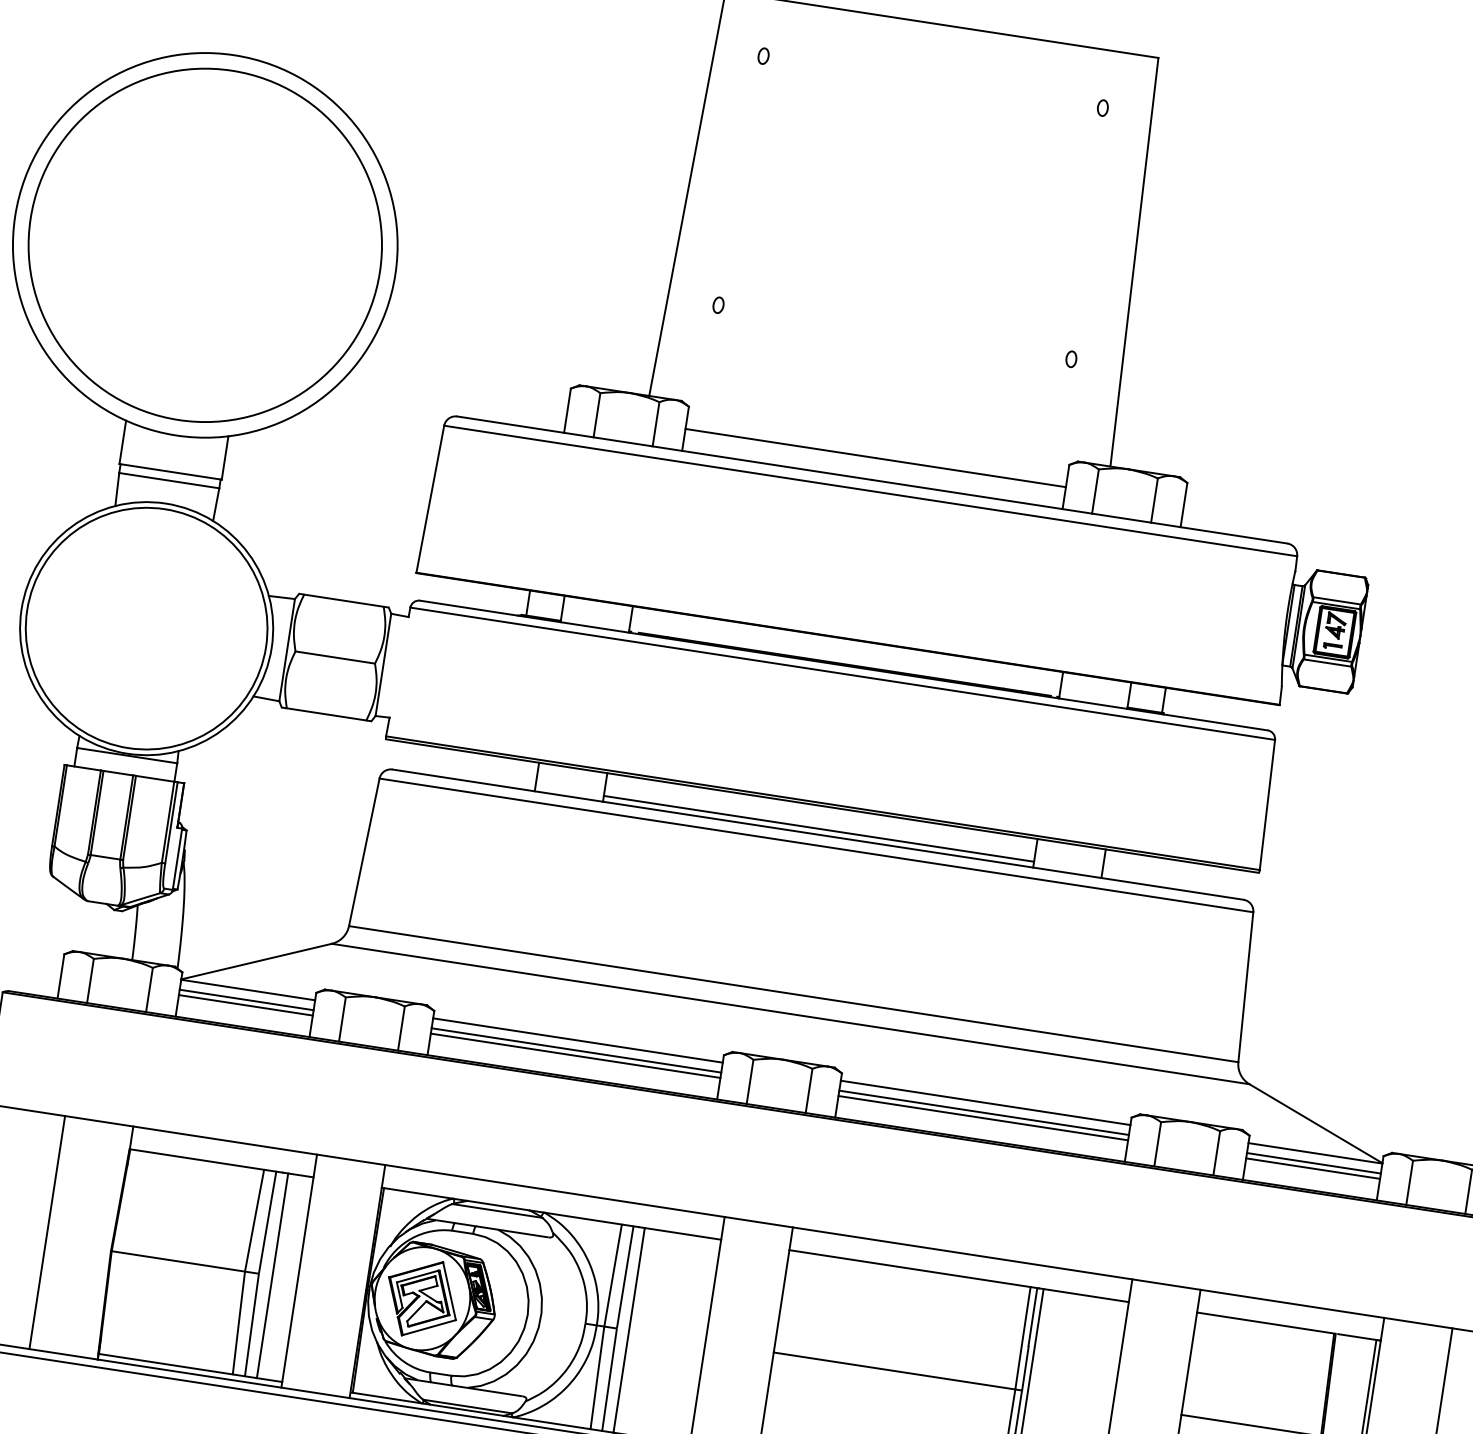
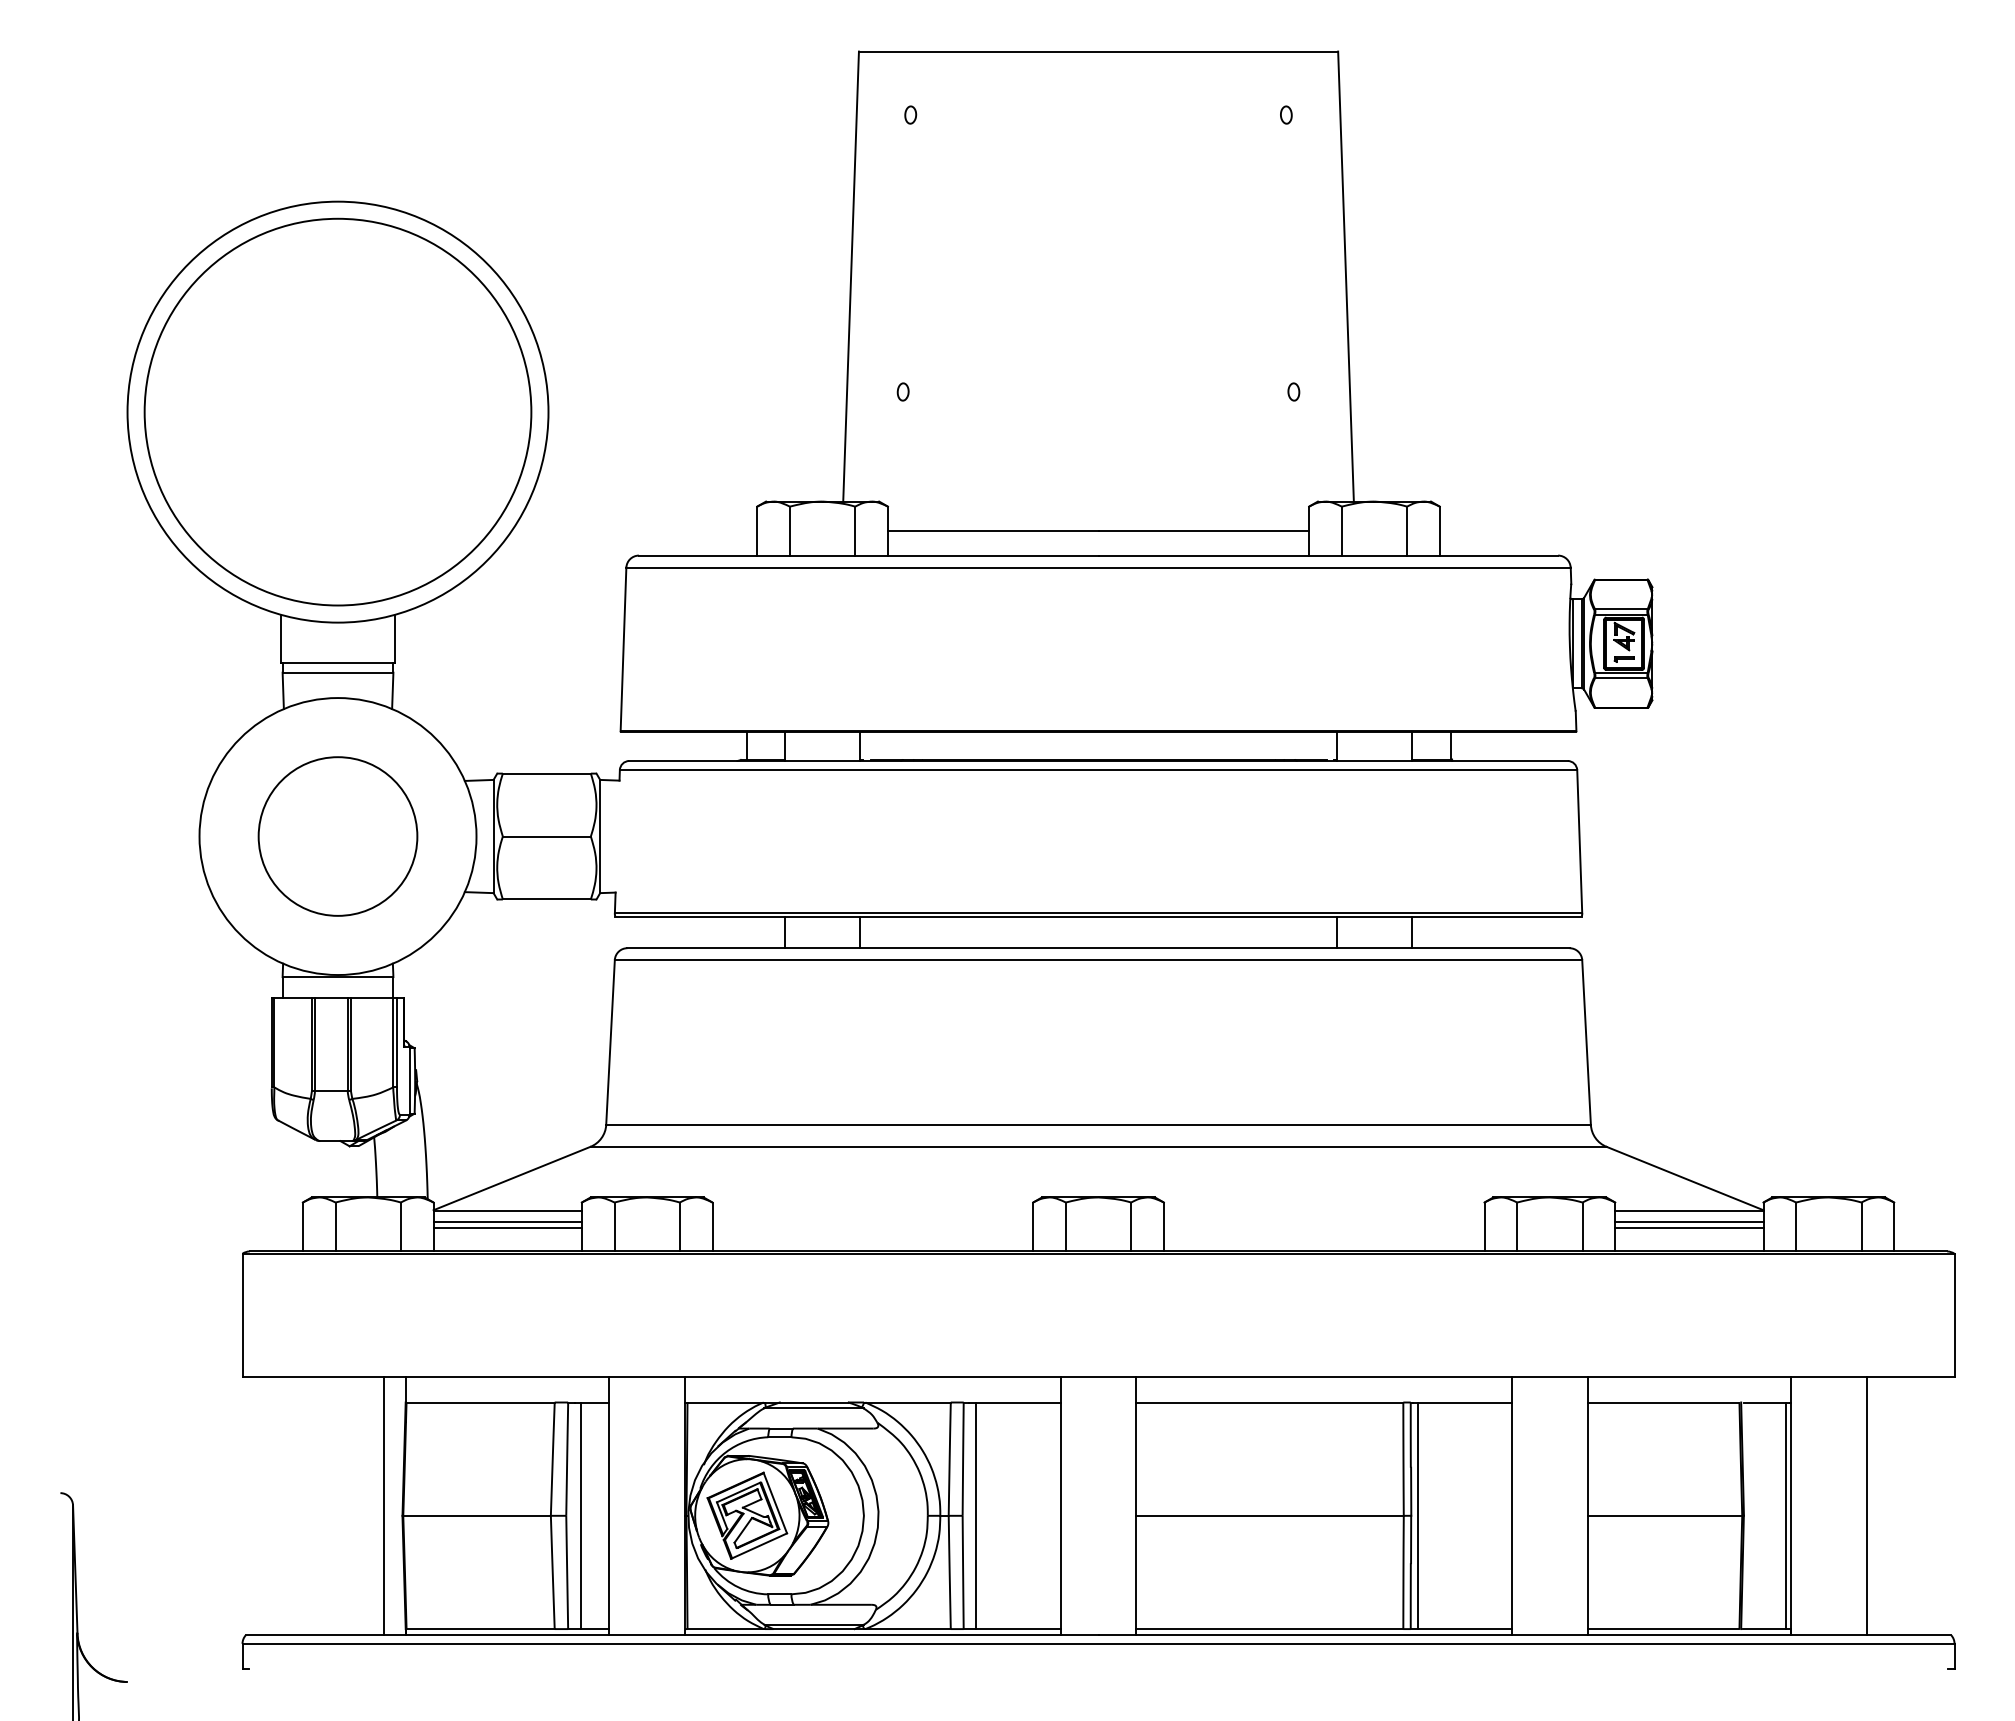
circle: (146, 628) -> (337, 836), size x0.6
line: (818, 828) -> (1098, 941), removed
line: (577, 1040) -> (872, 1210), removed
line: (576, 1050) -> (872, 1221), removed
line: (575, 1055) -> (872, 1227), removed
line: (985, 1102) -> (1323, 1210), removed
line: (983, 1112) -> (1323, 1221), removed
line: (982, 1117) -> (1323, 1227), removed
line: (47, 1232) -> (384, 1506), moved

